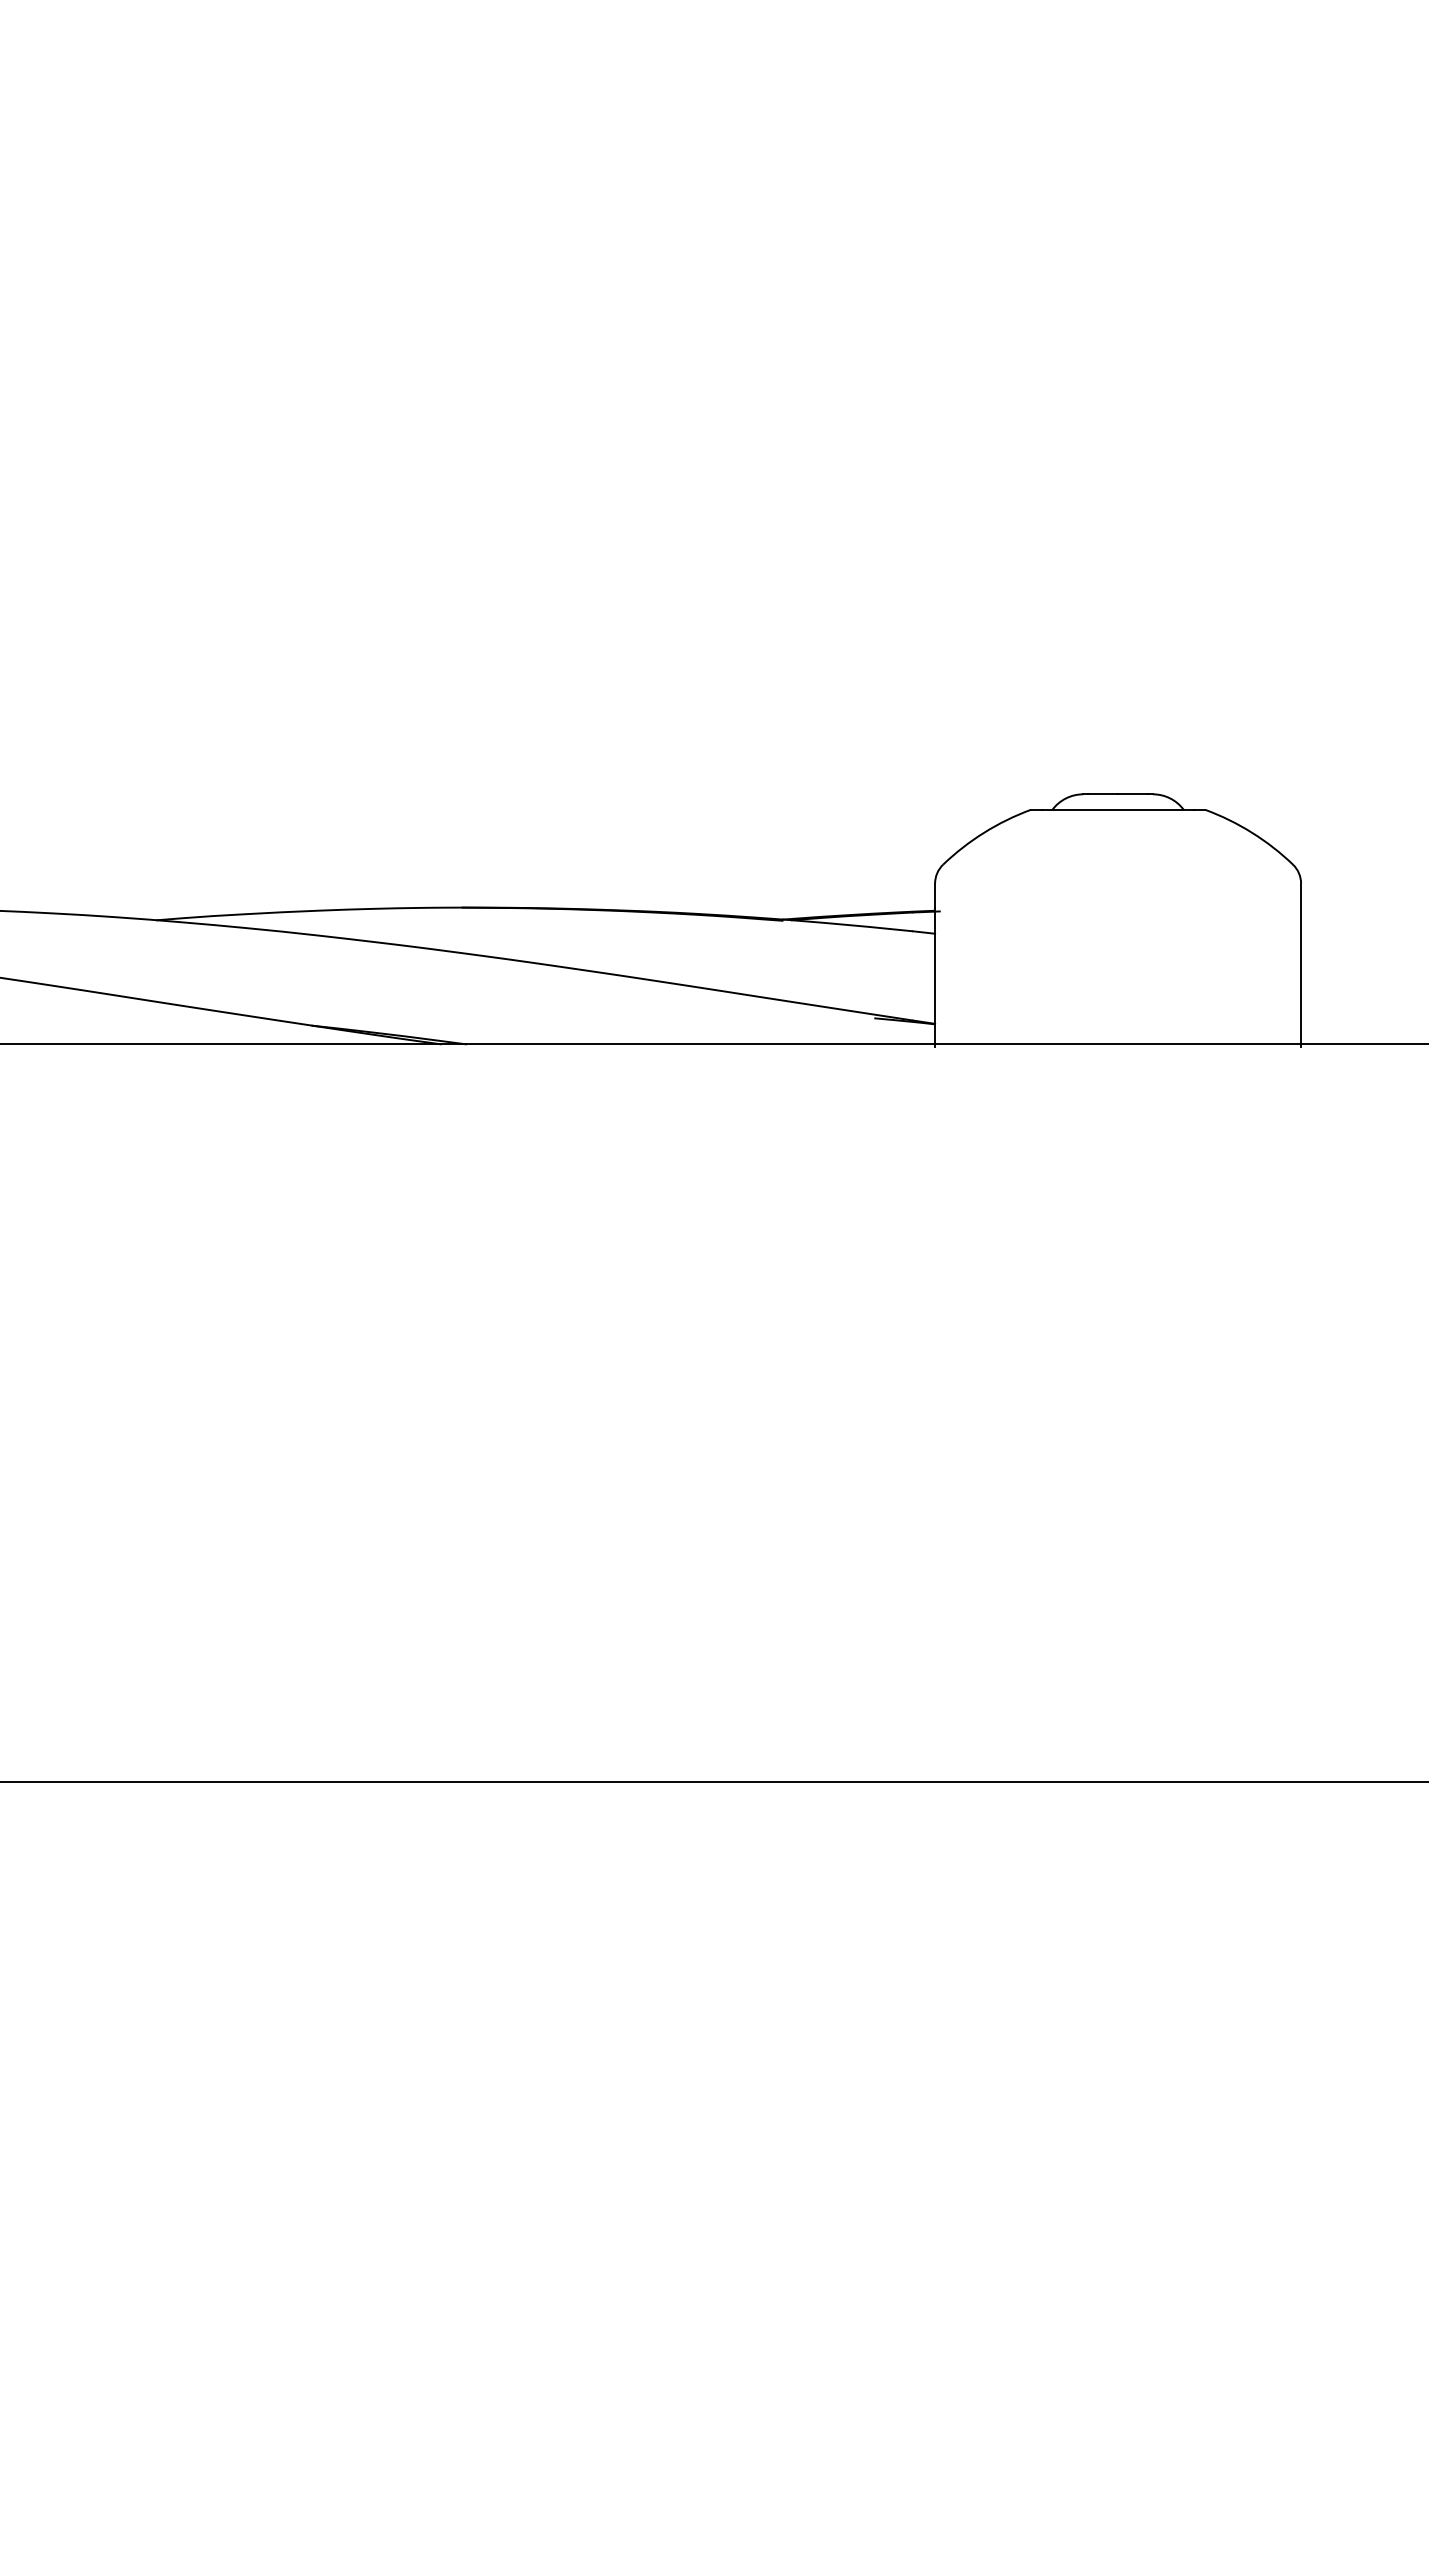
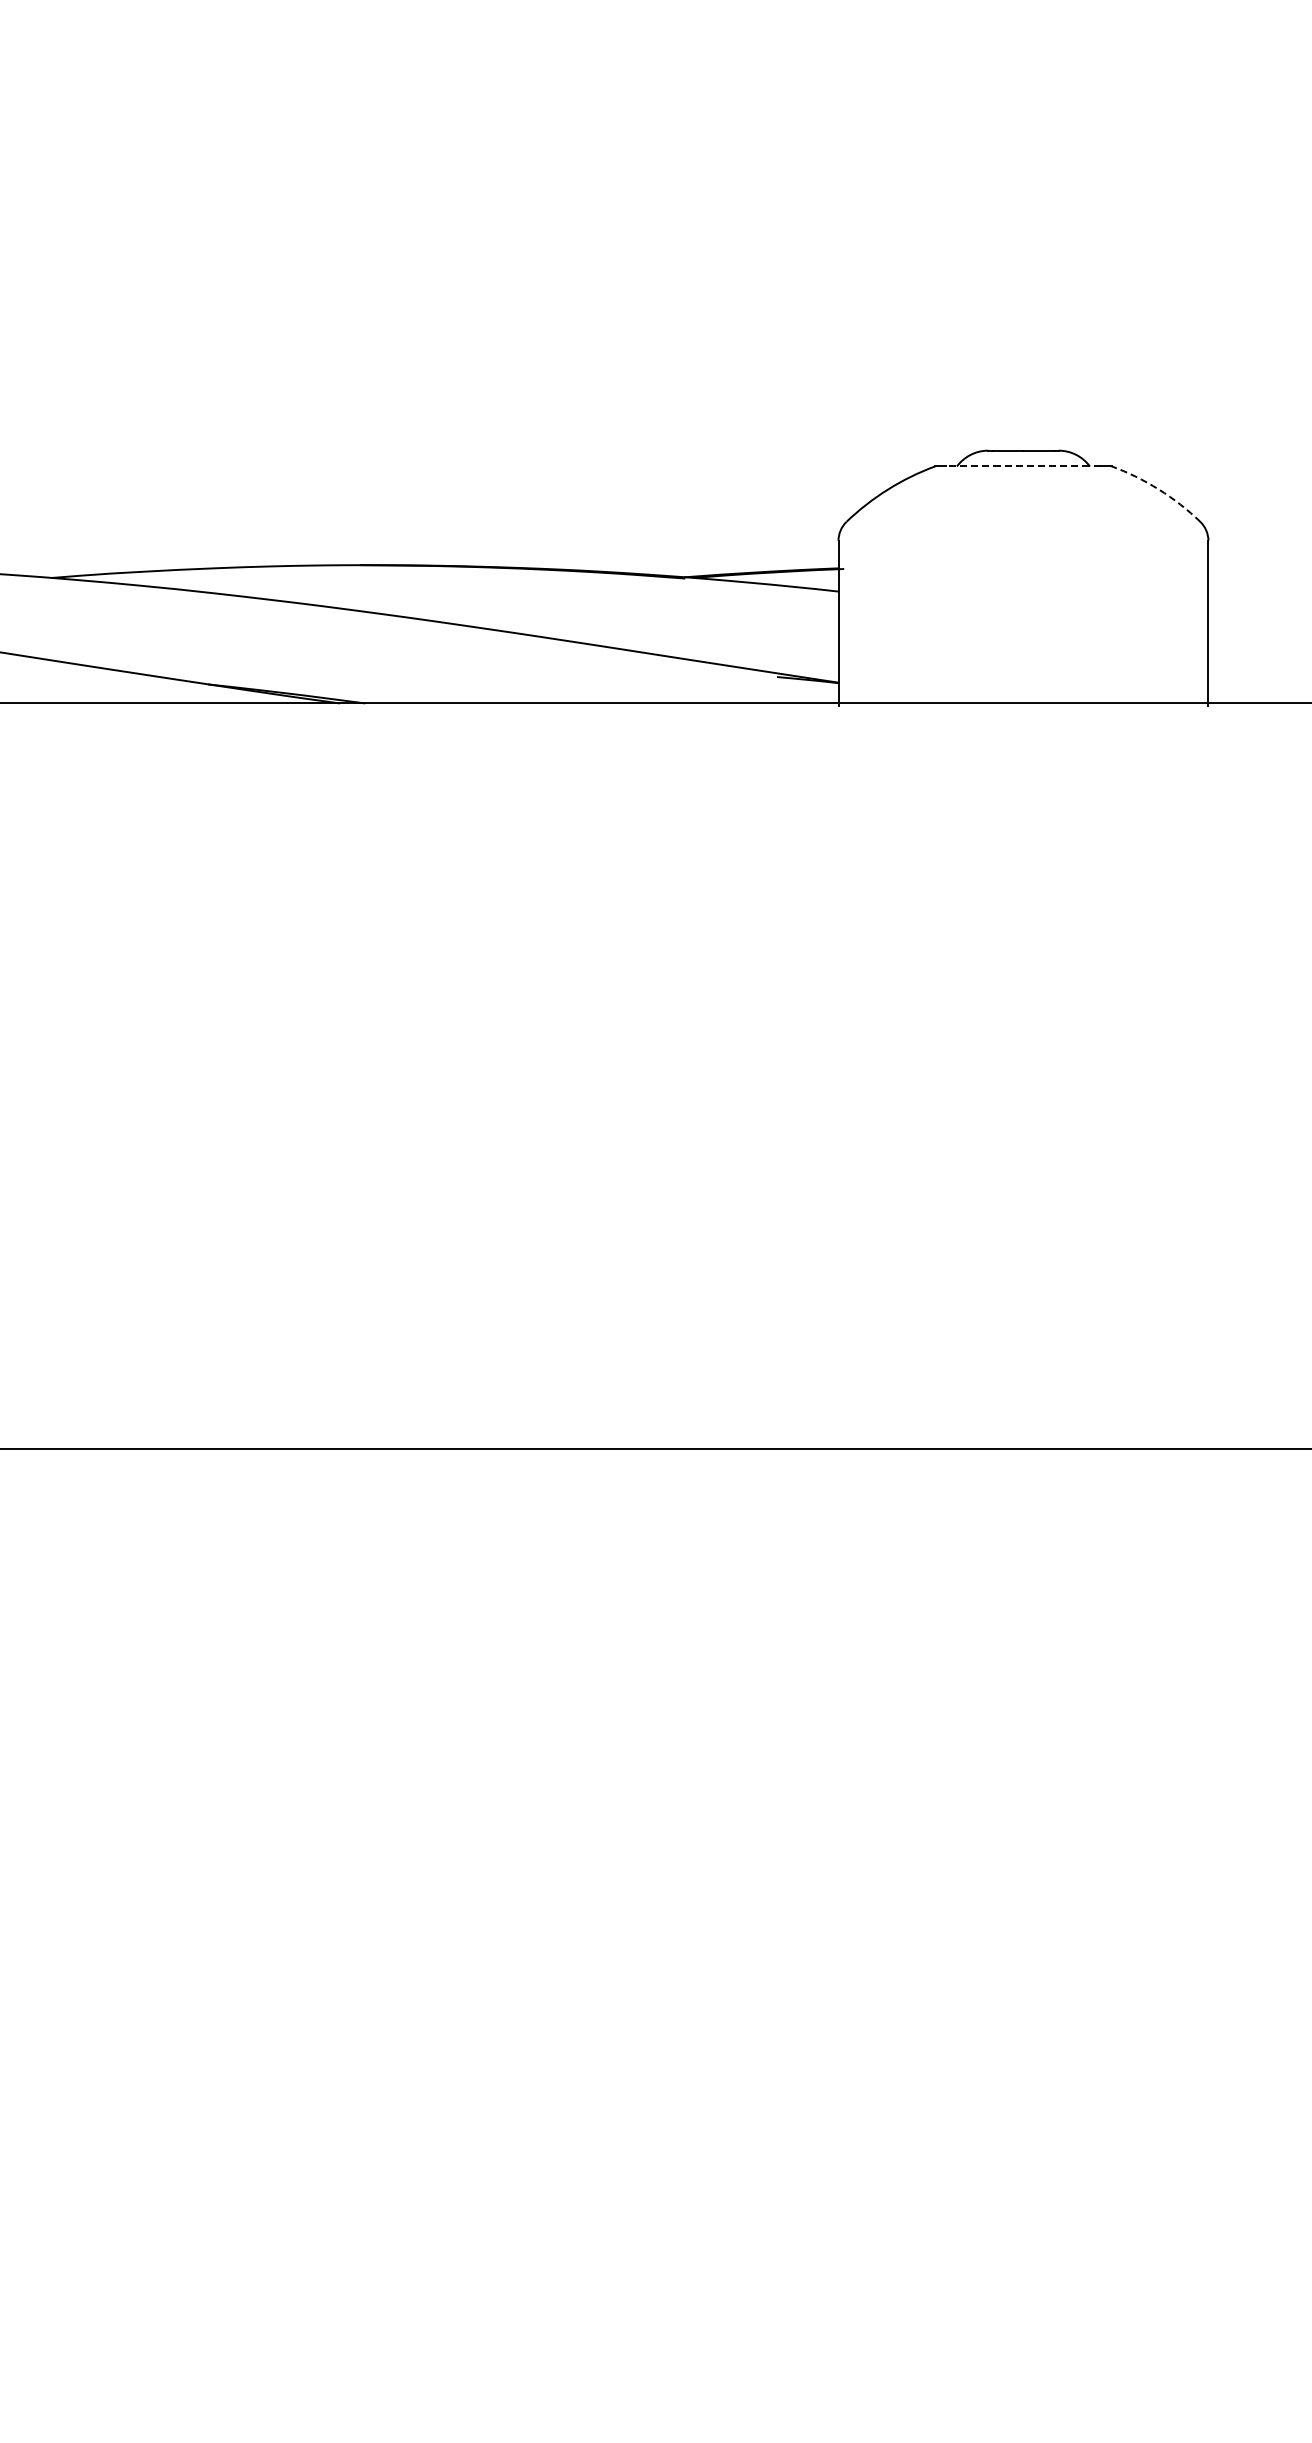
line: (1117, 809) -> (1022, 466), solid -> dashed
arc: (1252, 832) -> (1159, 489), solid -> dashed

